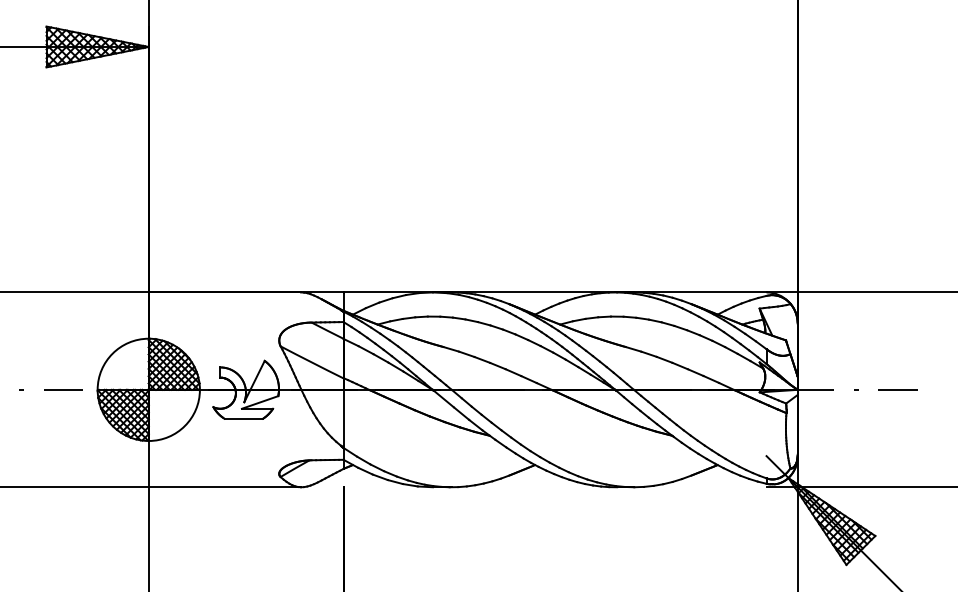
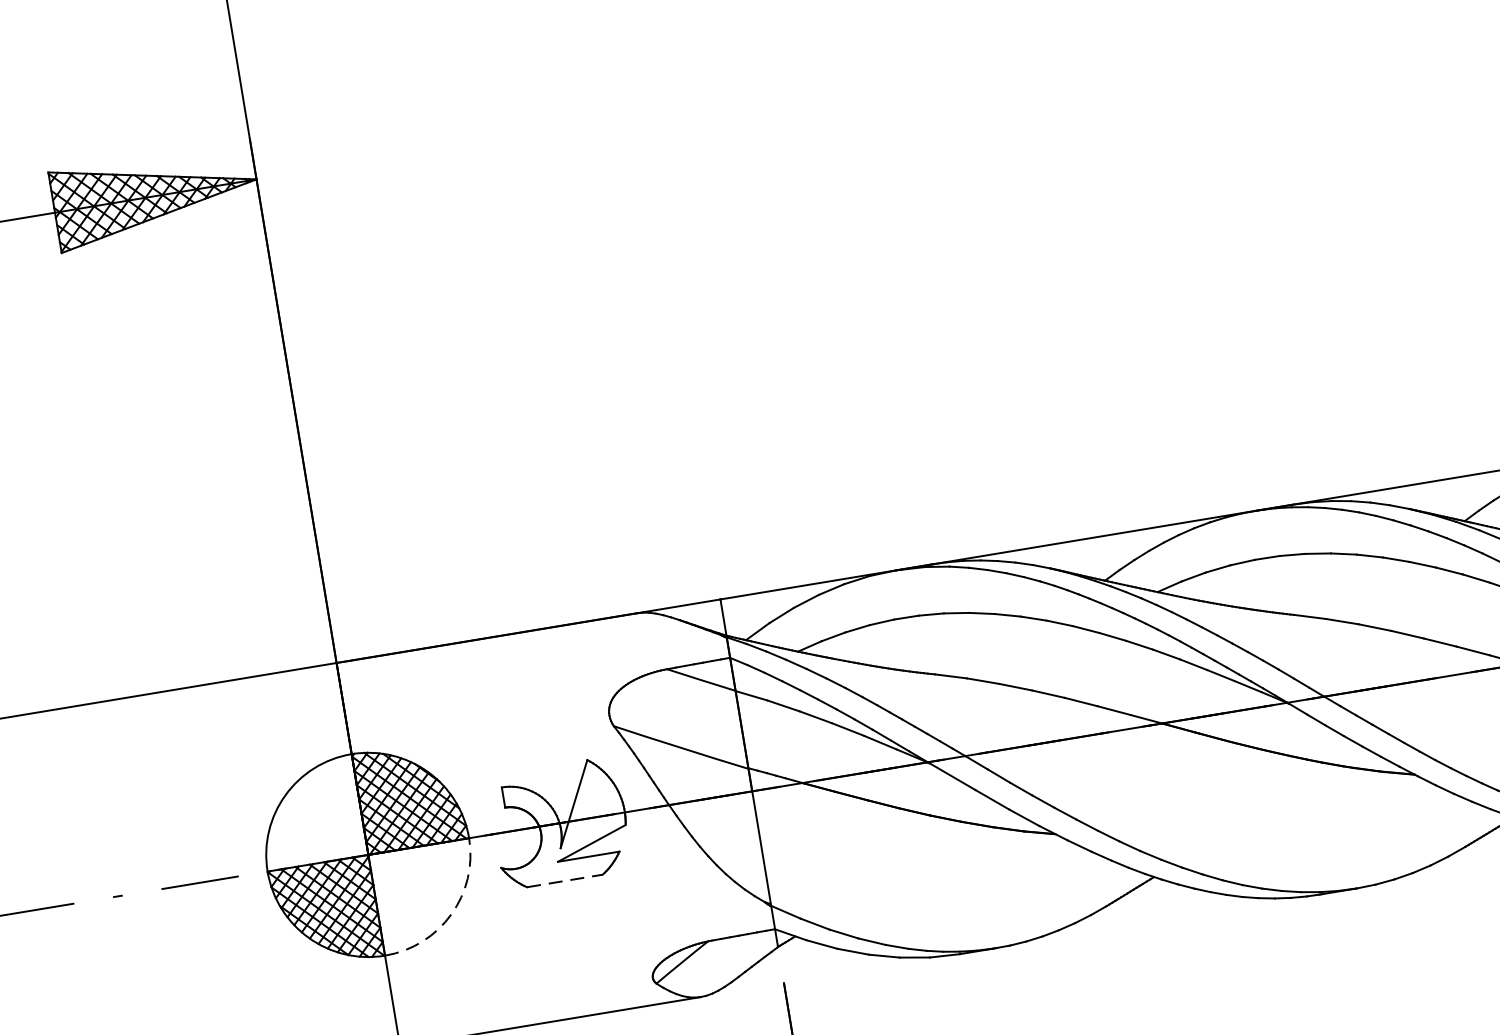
line: (244, 418) -> (566, 880), solid -> dashed
arc: (184, 426) -> (450, 915), solid -> dashed

